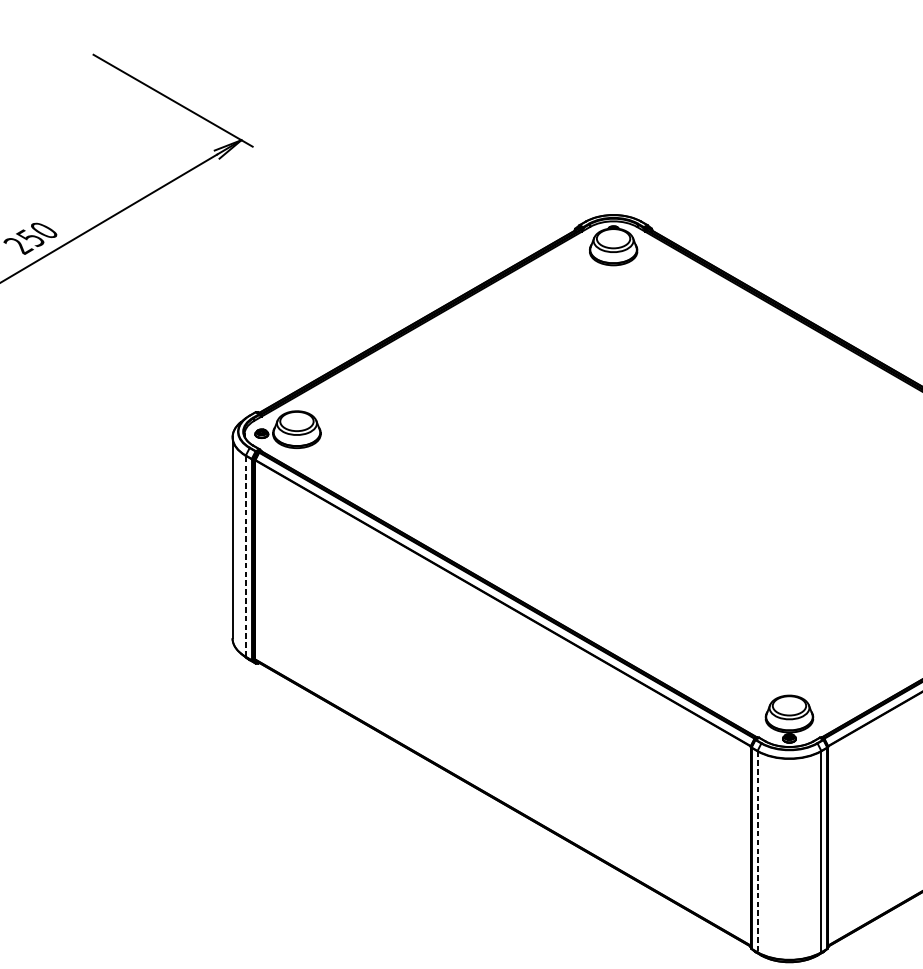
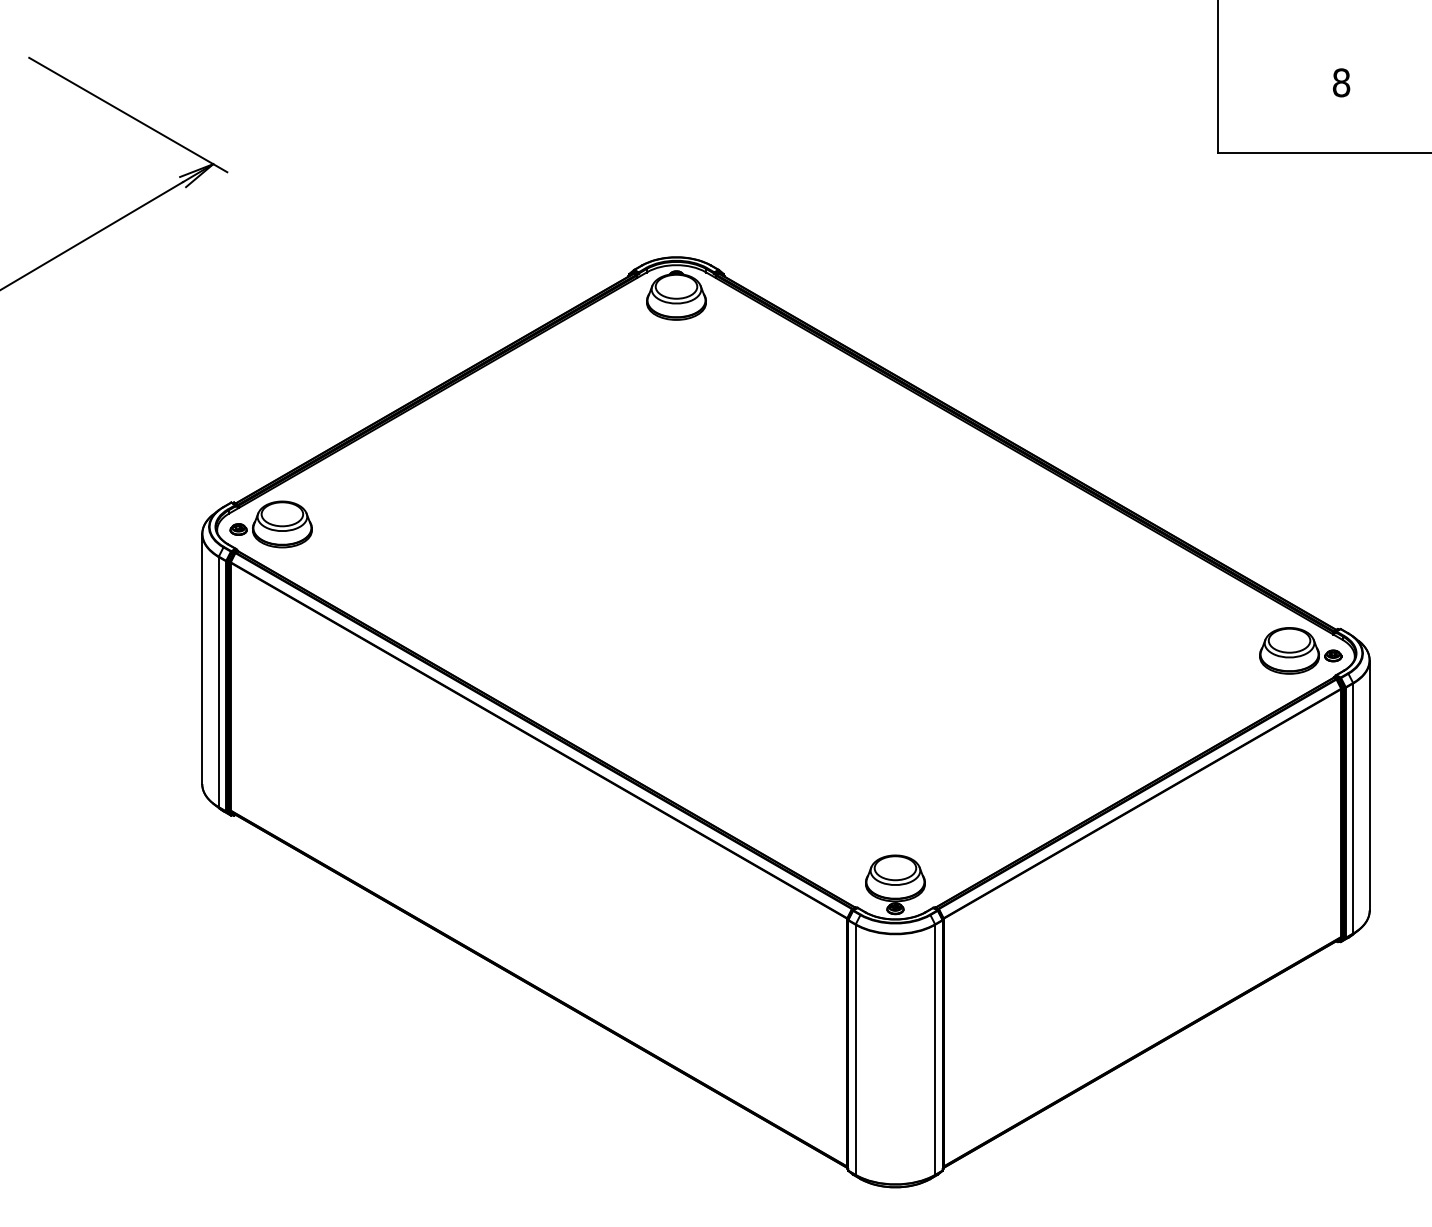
line: (245, 555) -> (218, 681), dashed -> solid
line: (757, 852) -> (855, 1050), dashed -> solid

